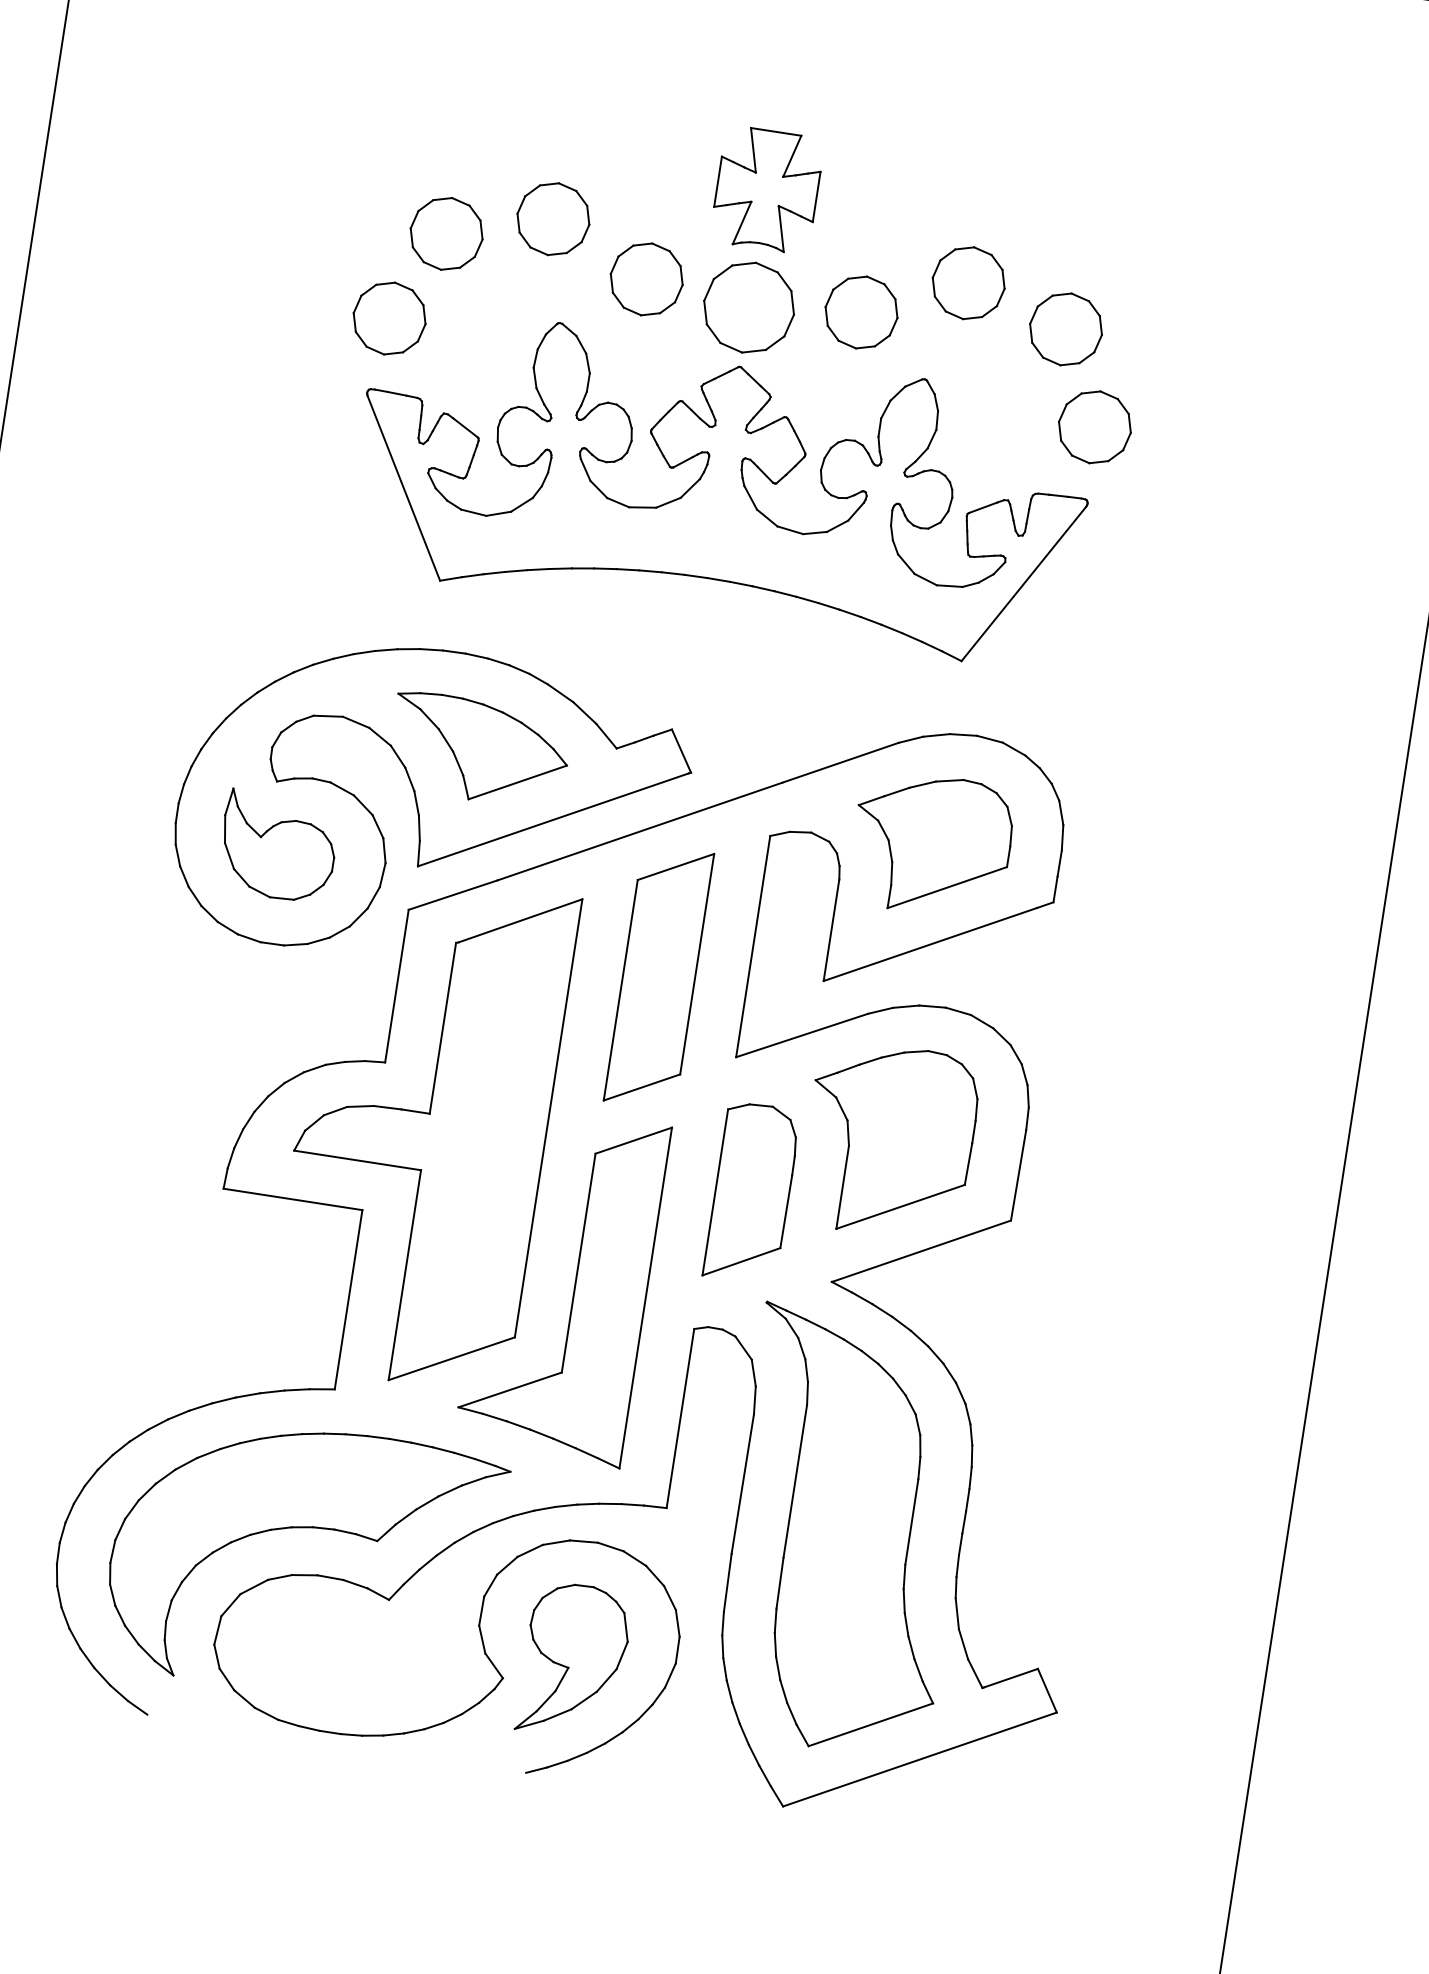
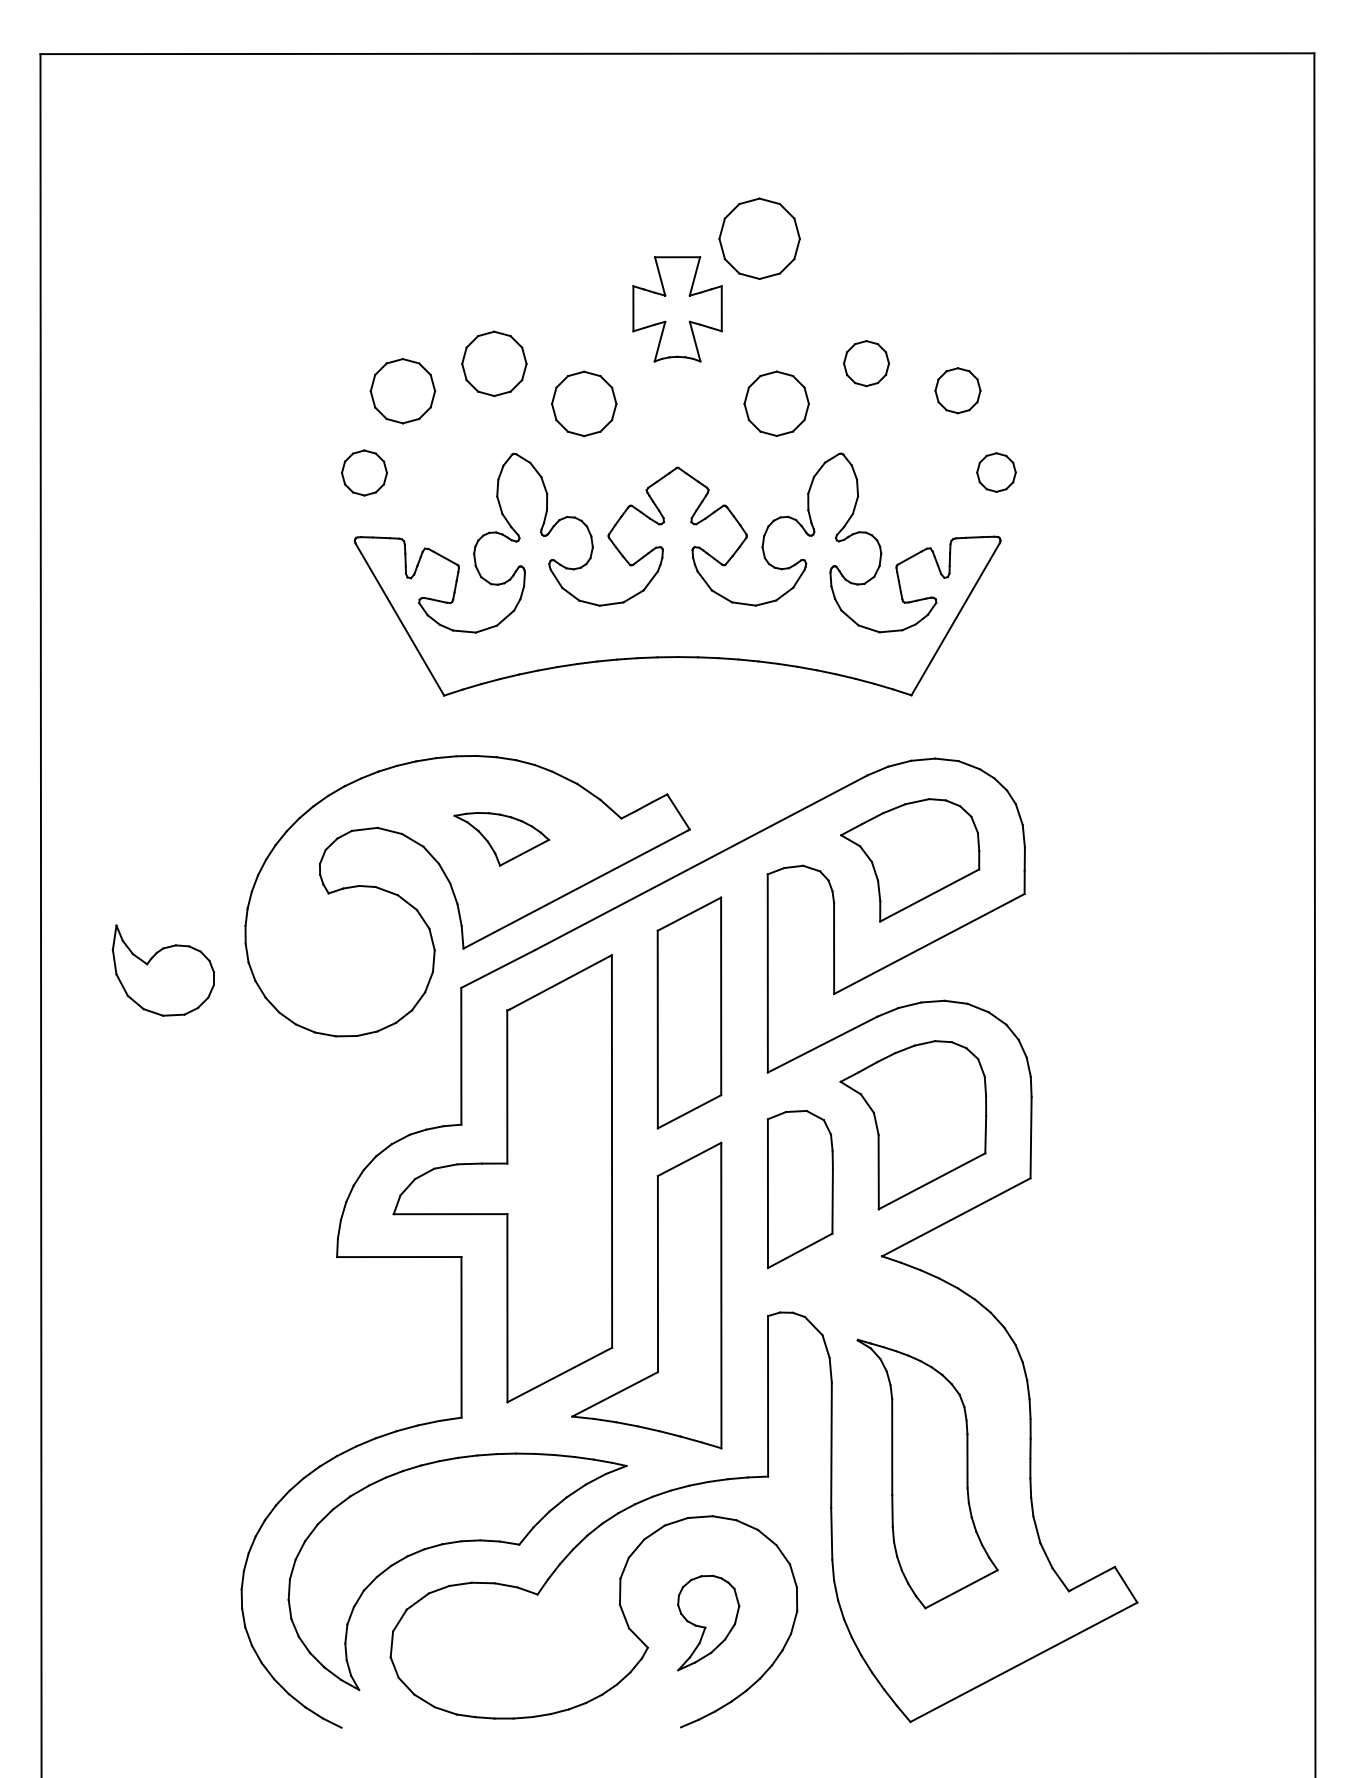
part: (968, 283) -> (866, 363), size x0.7
part: (748, 307) -> (759, 238), moved
part: (389, 317) -> (364, 472), size x0.7
part: (1065, 328) -> (957, 390), size x0.7
part: (1094, 427) -> (996, 472), size x0.6
part: (479, 751) -> (501, 839), size x0.6
part: (277, 846) -> (162, 970), moved
part: (845, 1532) -> (927, 1473), size x0.7
part: (574, 1660) -> (708, 1622), size x0.7

